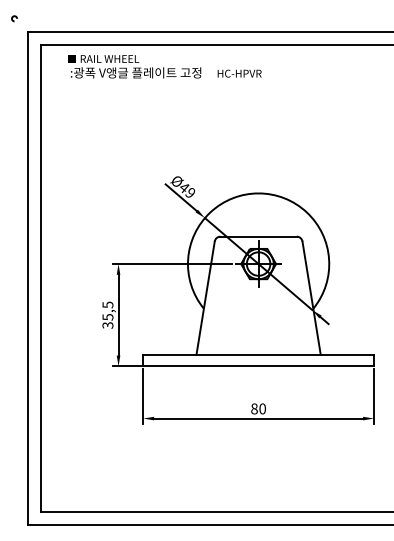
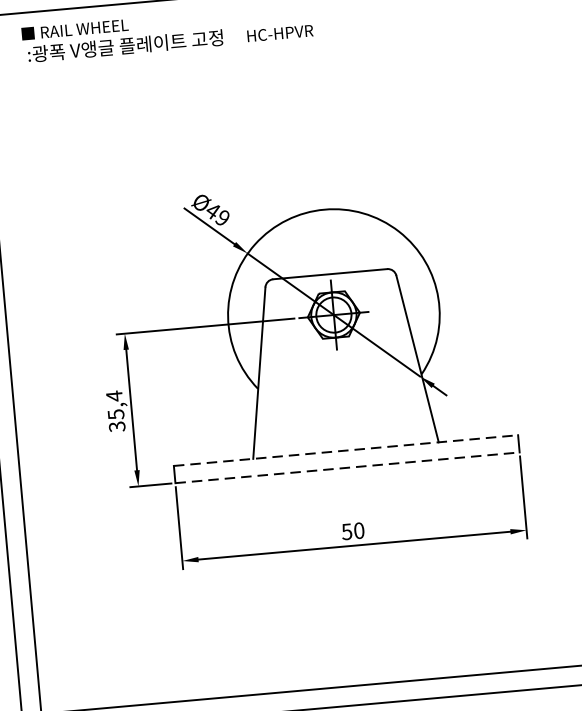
text: (107, 304) -> (113, 395), 35,5 -> 35,4
line: (259, 354) -> (347, 449), solid -> dashed
line: (259, 366) -> (348, 467), solid -> dashed
text: (254, 408) -> (346, 531), 80 -> 50

